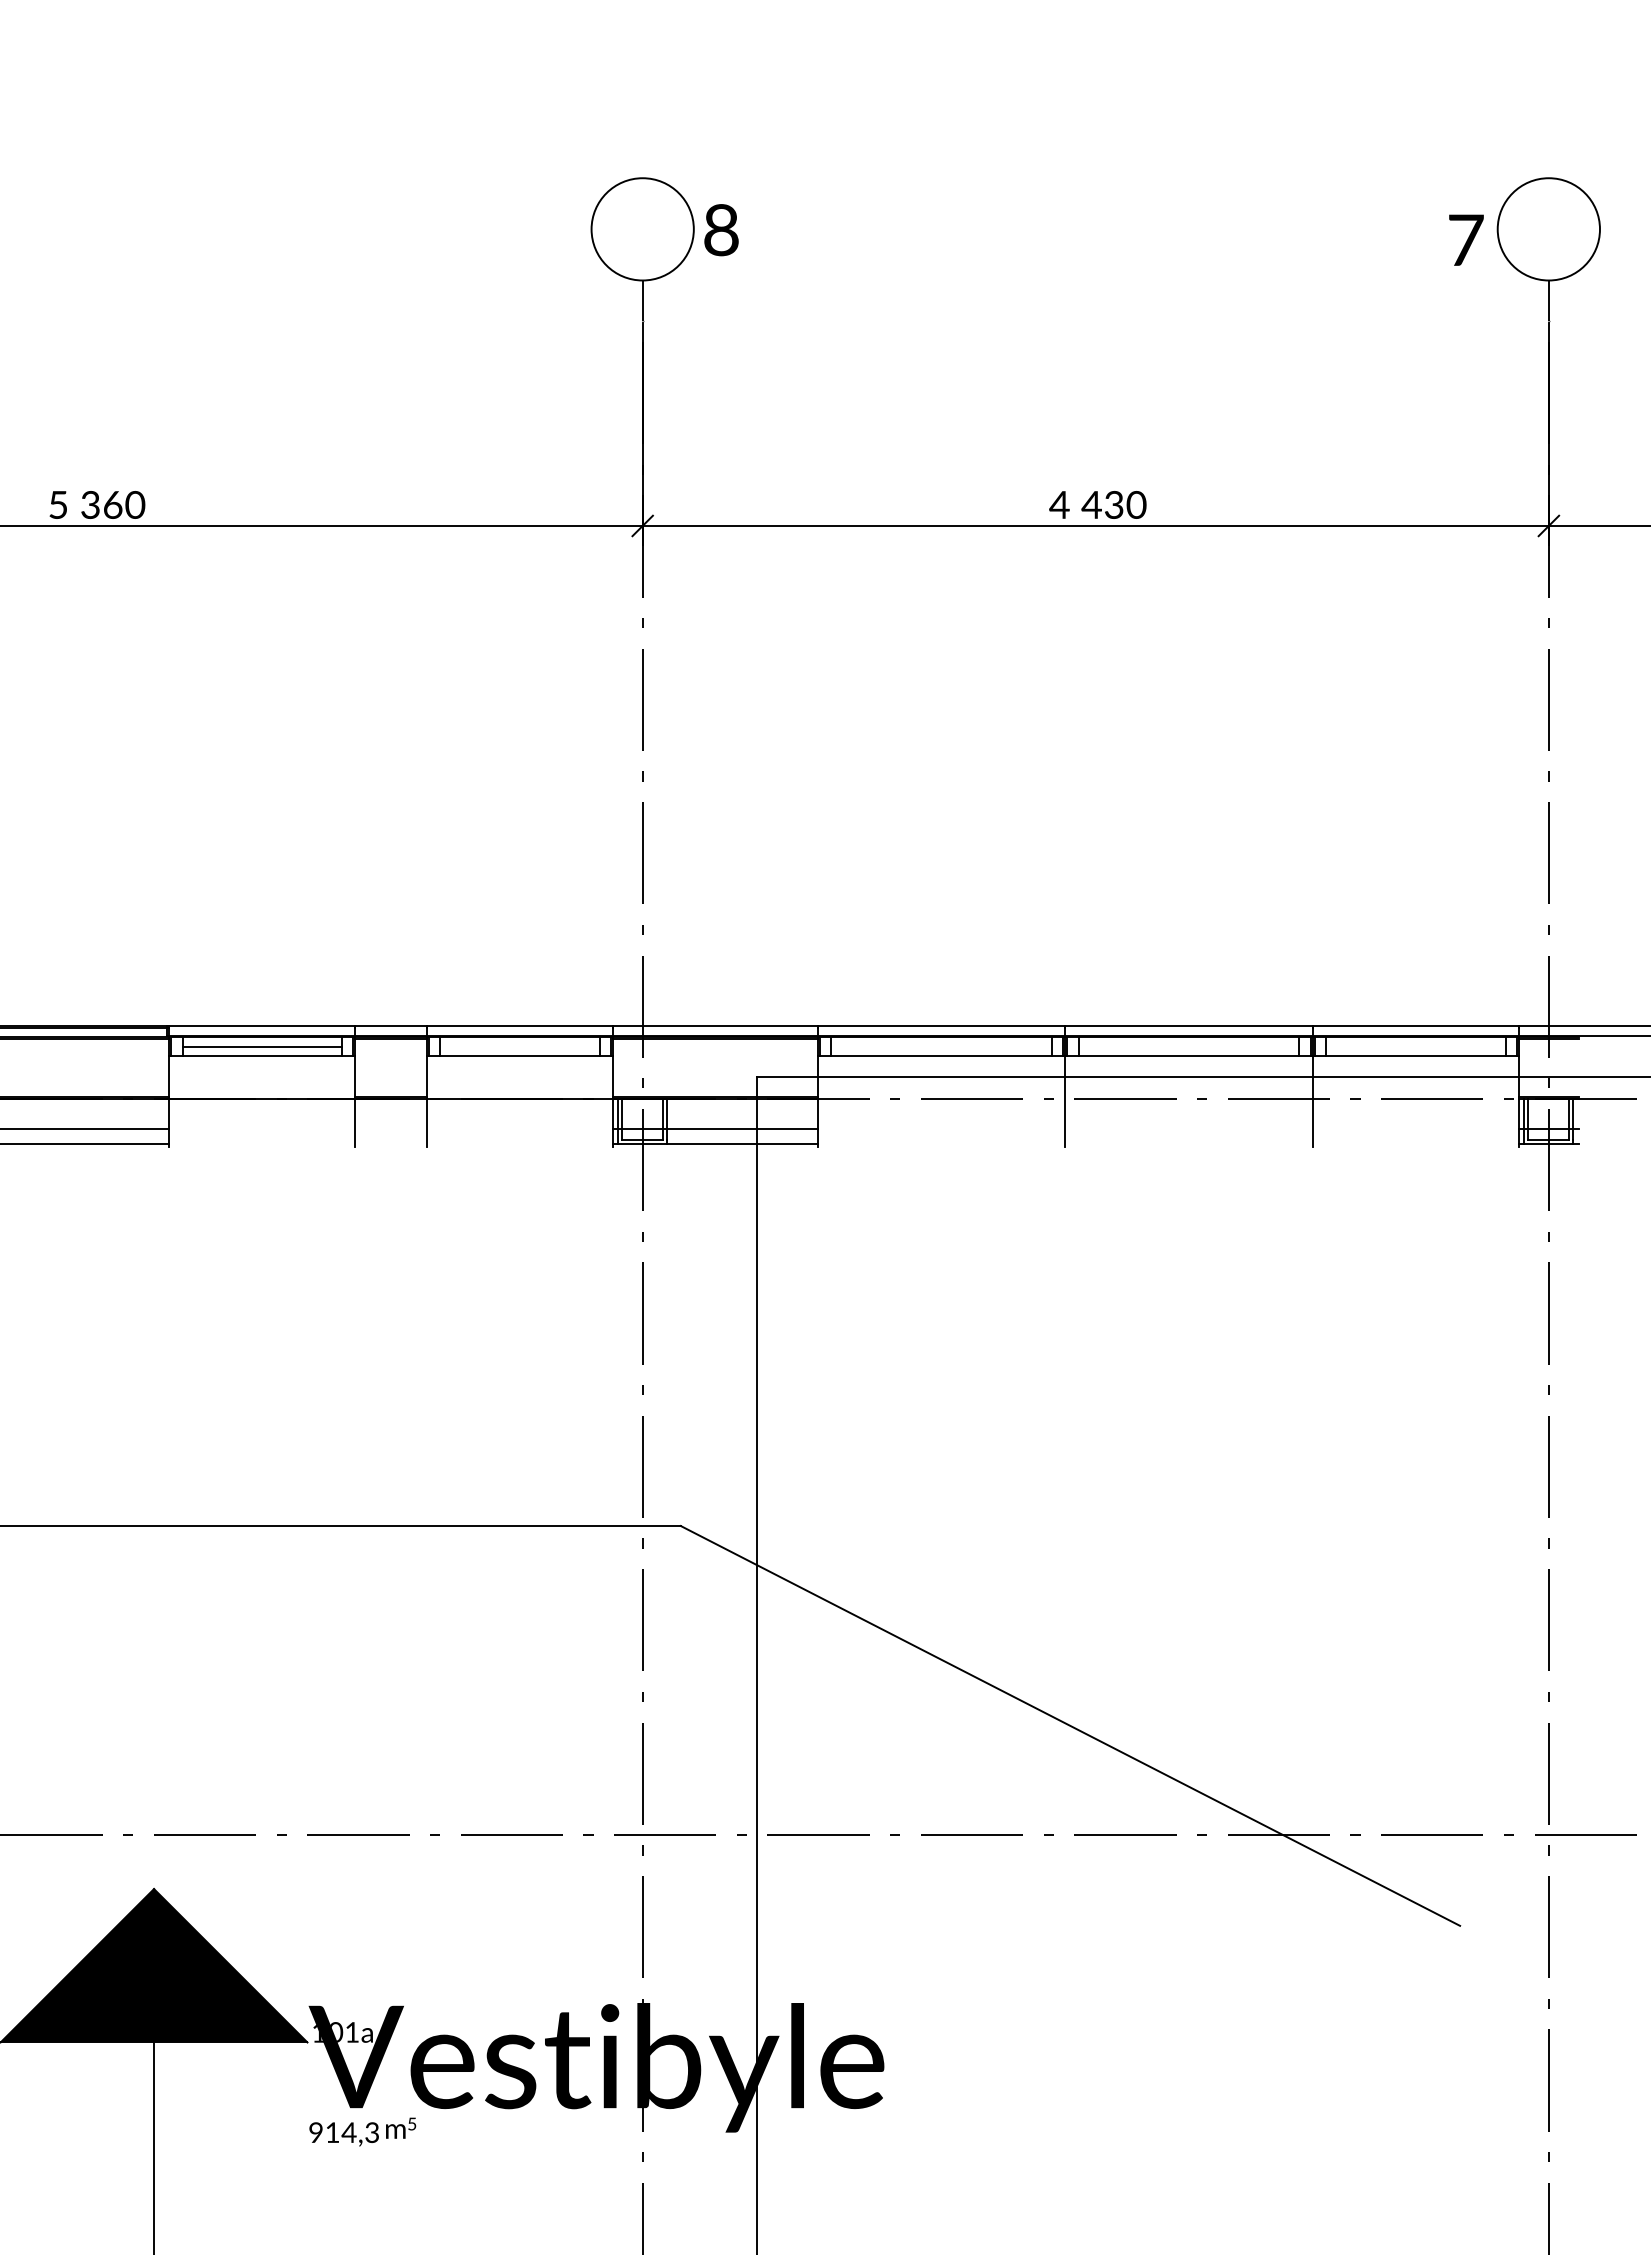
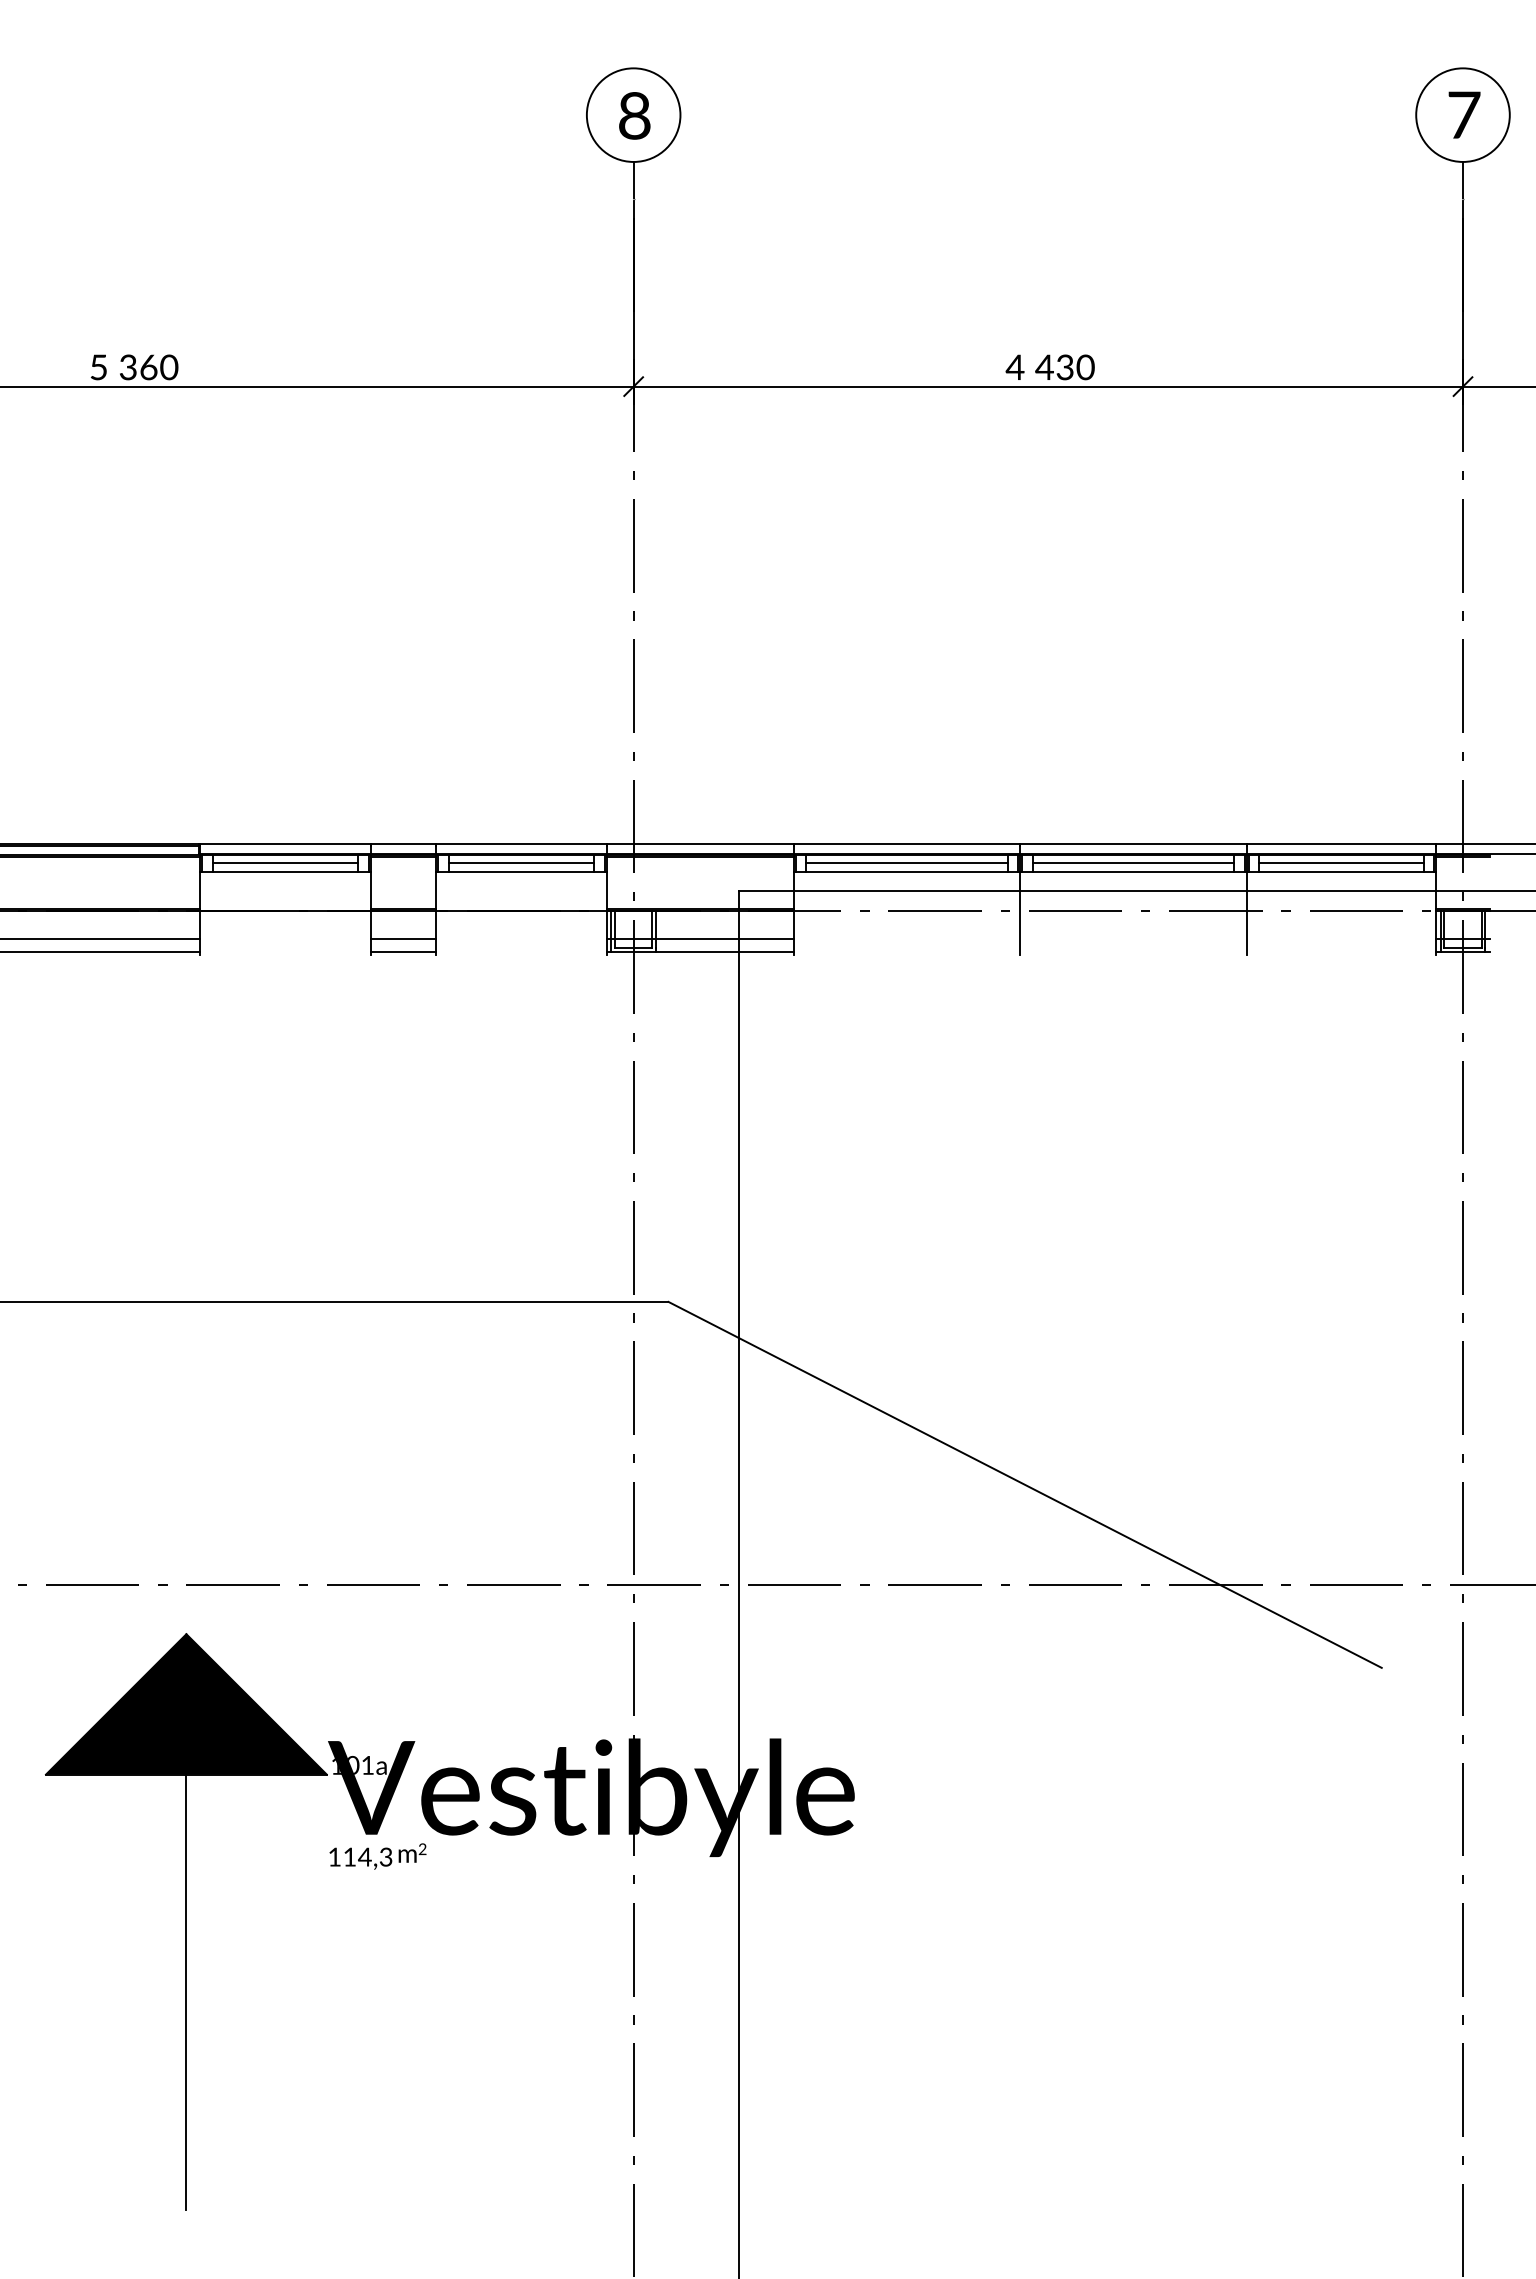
text: (721, 229) -> (634, 115), moved
text: (1466, 239) -> (1464, 114), moved
line: (520, 1046) -> (521, 863), added
line: (940, 1046) -> (906, 863), added
line: (1188, 1046) -> (1133, 863), added
line: (1416, 1046) -> (1341, 863), added
line: (391, 1128) -> (403, 938), added
line: (391, 1144) -> (403, 952), added
text: (411, 2124) -> (422, 1849), 5 -> 2
text: (315, 2131) -> (334, 1856), 914,3 -> 114,3

